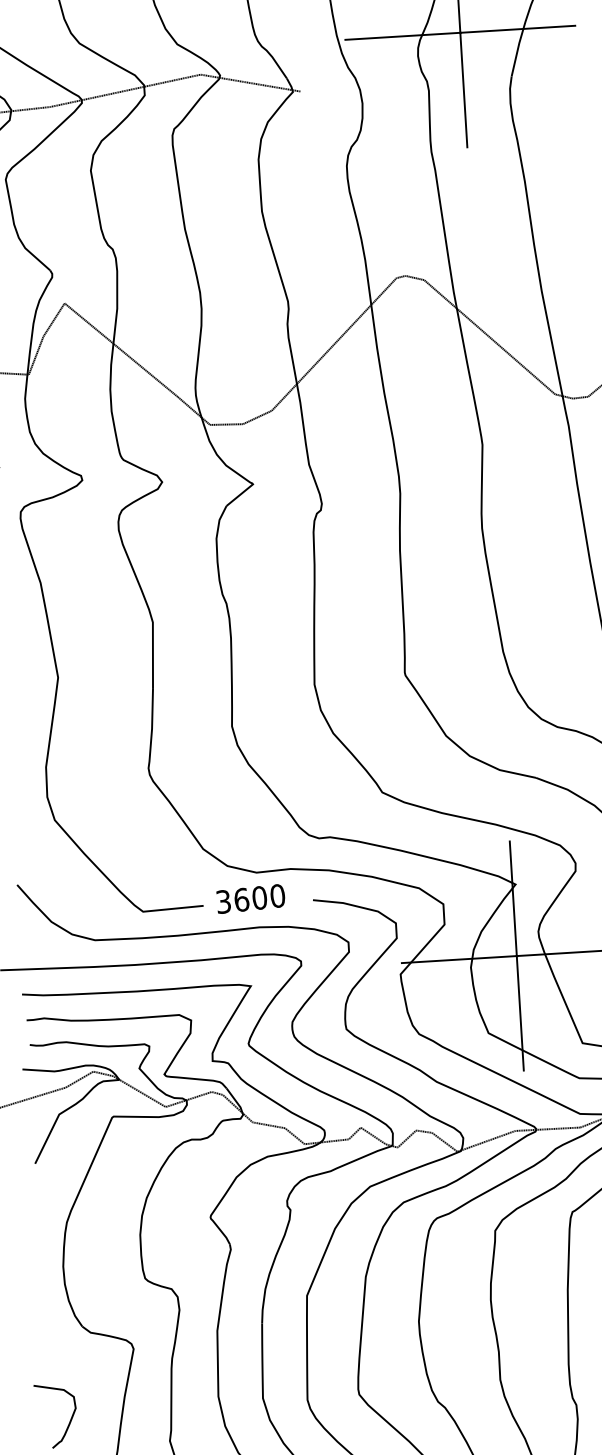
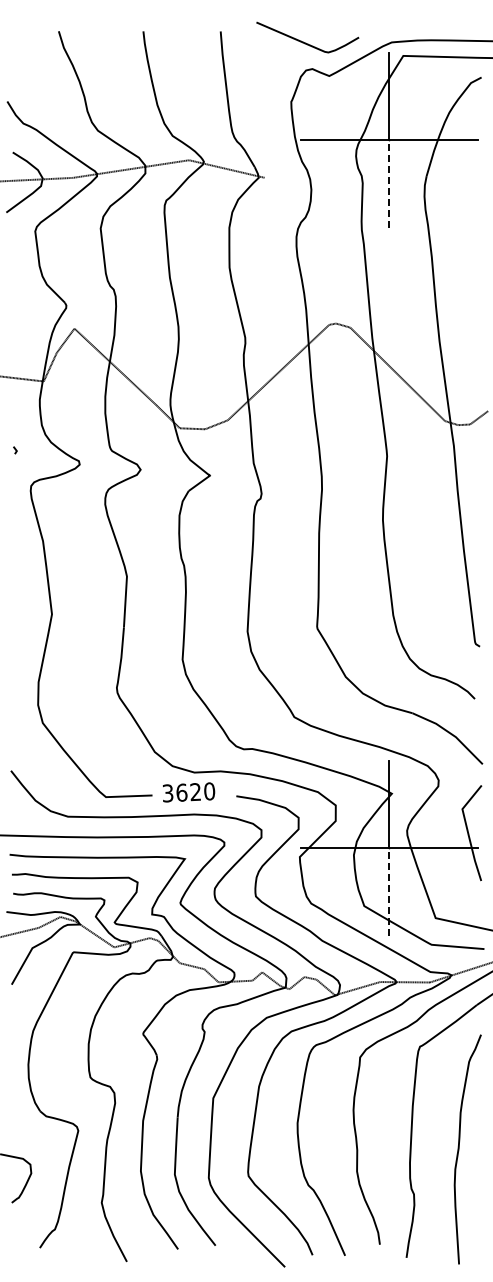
line: (463, 90) -> (389, 184), solid -> dashed
text: (259, 898) -> (195, 792), 3600 -> 3620
line: (520, 1013) -> (389, 892), solid -> dashed

